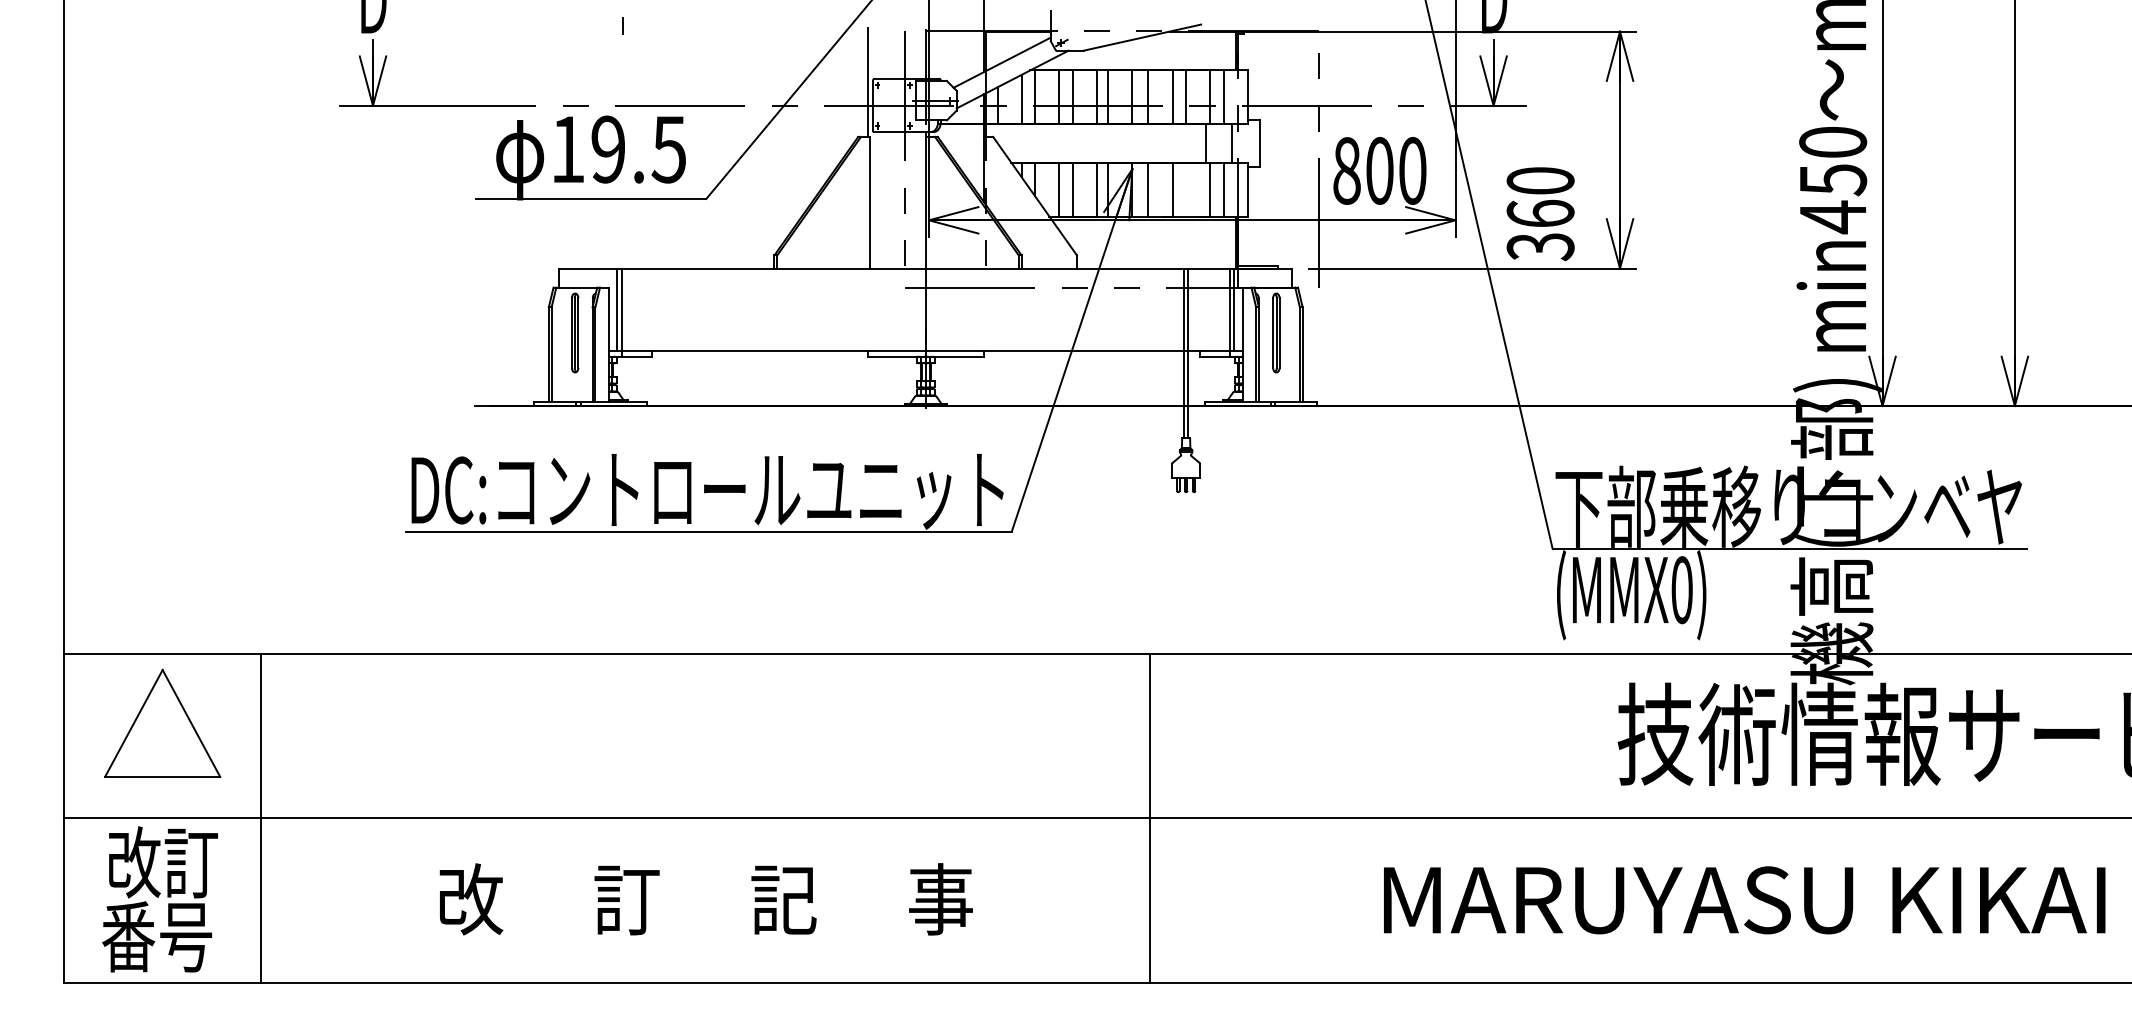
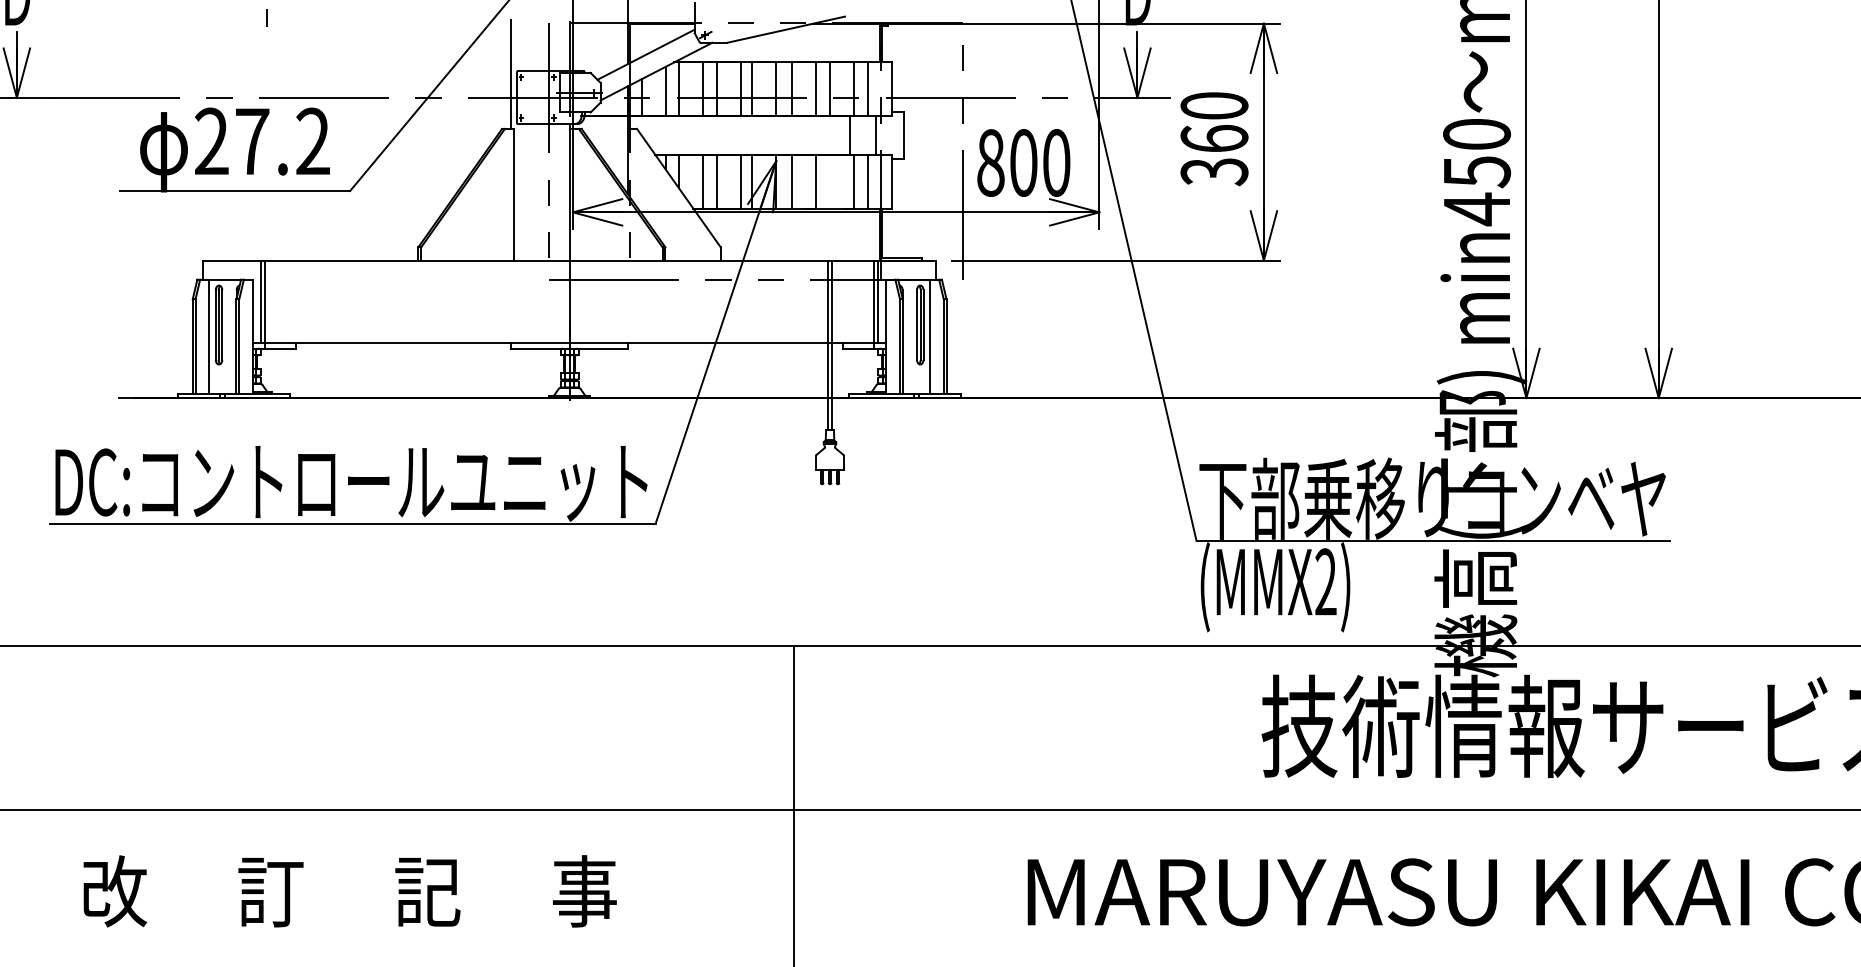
text: (618, 149) -> (262, 141), 19.5 -> 27.2
text: (1540, 214) -> (1214, 139), moved
line: (565, 344) -> (209, 336), added
line: (1286, 344) -> (930, 336), added
text: (1681, 590) -> (1325, 582), (MMX0) -> (MMX2)

